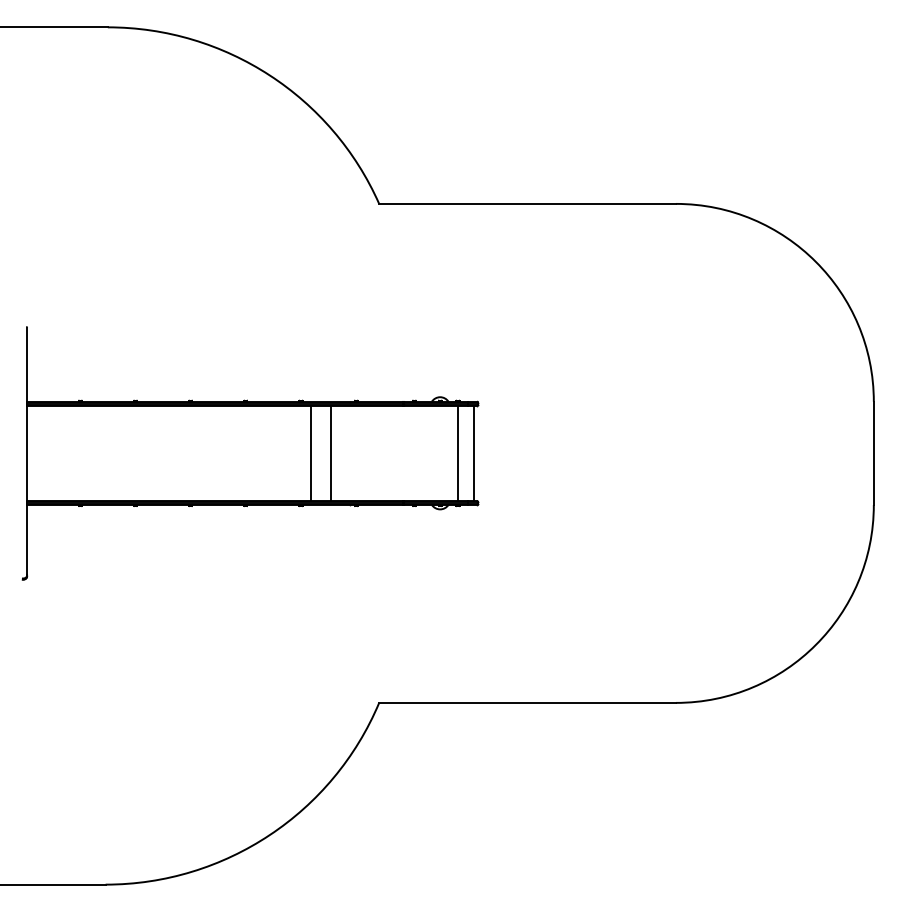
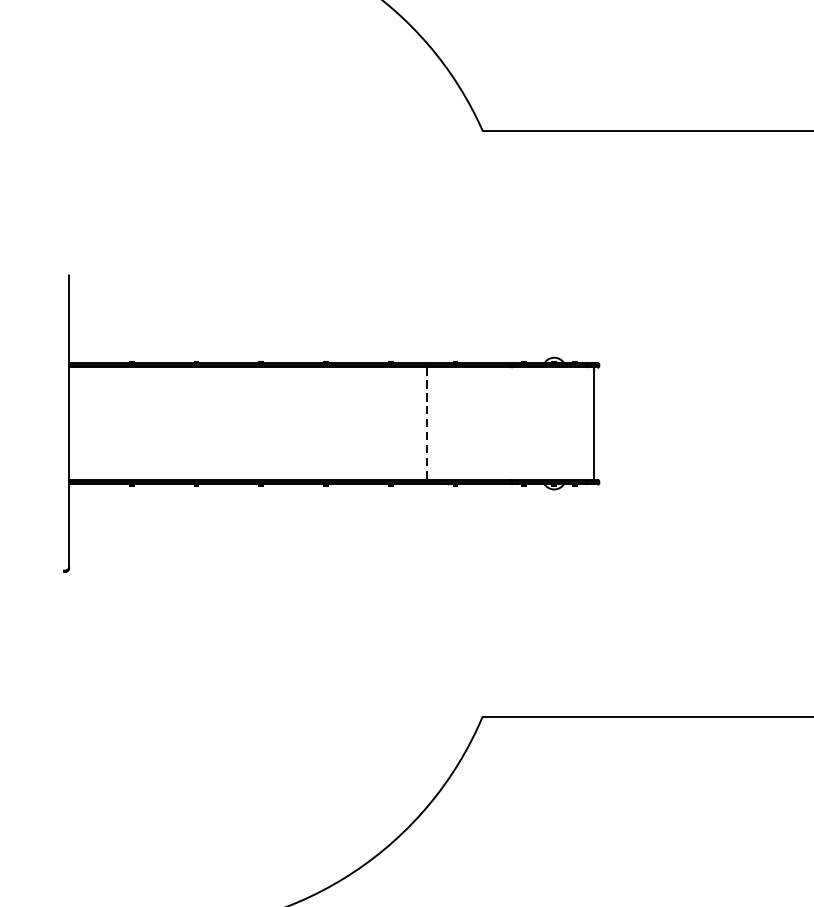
line: (310, 453) -> (401, 423), removed
line: (331, 453) -> (426, 423), solid -> dashed
line: (458, 453) -> (575, 423), removed

